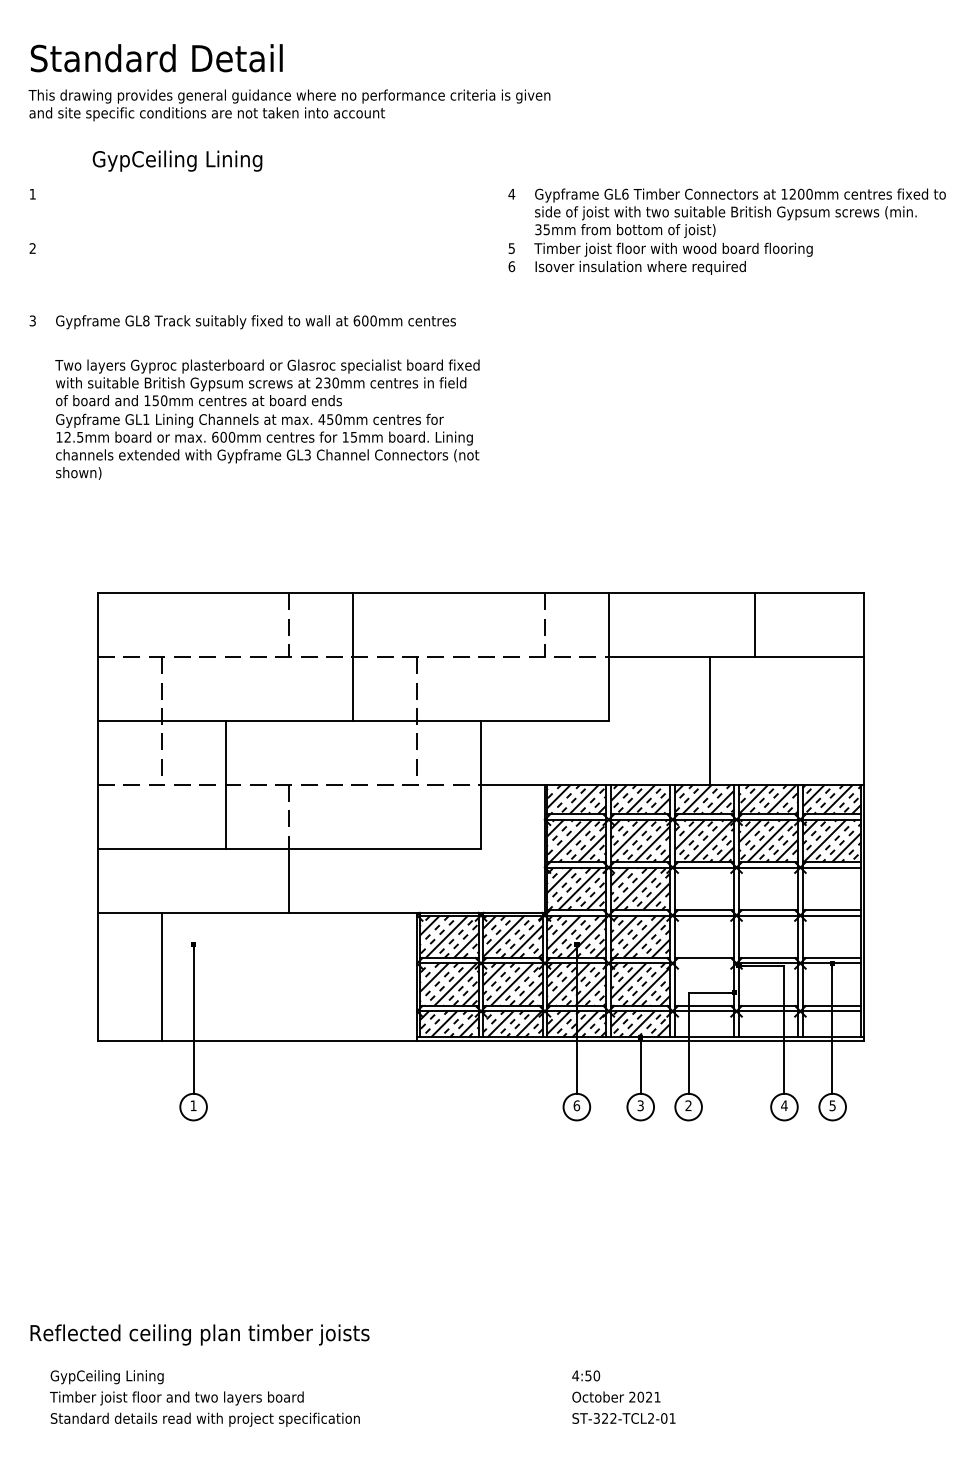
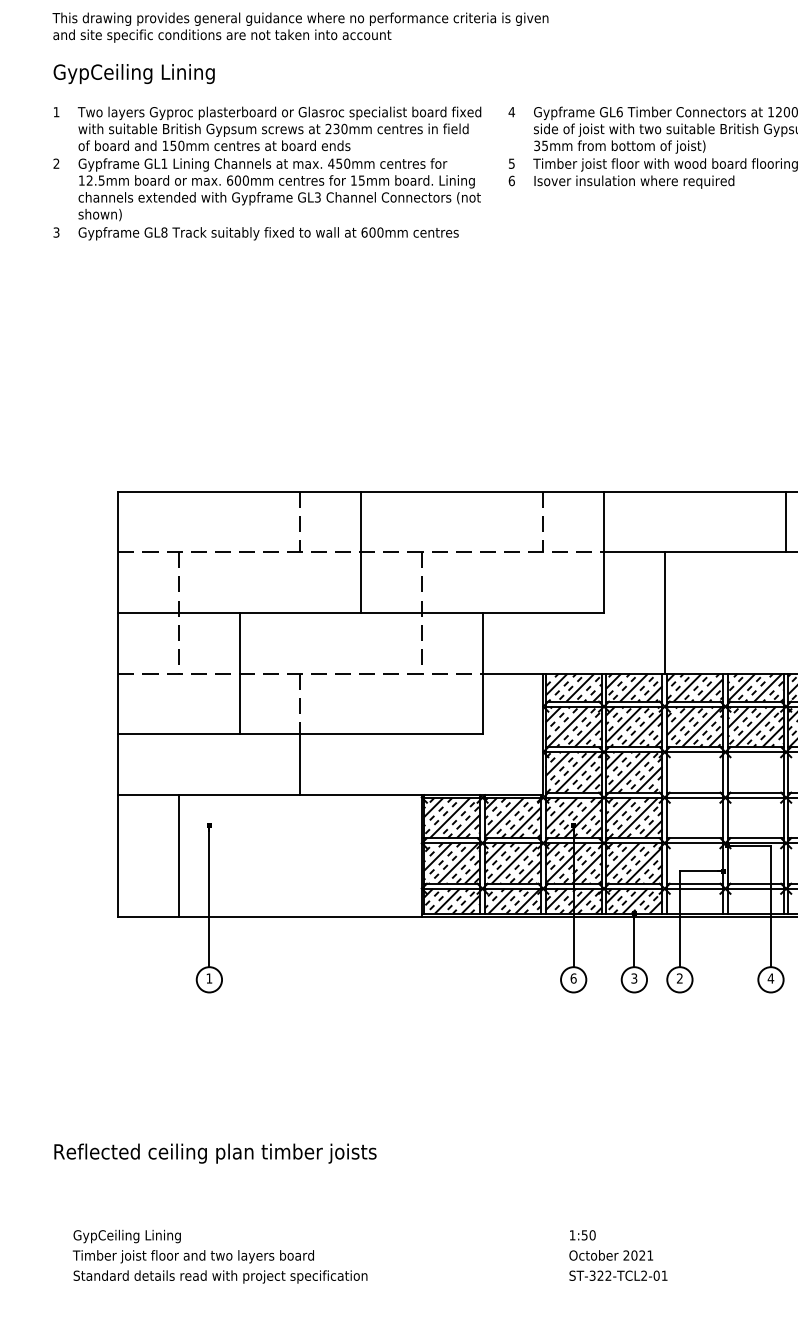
text: (177, 160) -> (134, 73), moved
text: (267, 419) -> (279, 163), moved
line: (755, 625) -> (786, 522), moved
line: (709, 721) -> (664, 613), moved
line: (704, 963) -> (694, 843), added
text: (199, 1334) -> (214, 1153), moved
text: (575, 1375) -> (572, 1234), 4:50 -> 1:50

